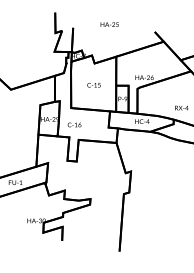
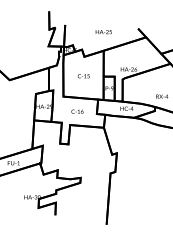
text: (109, 25) -> (103, 32), moved
text: (74, 124) -> (77, 111), moved

